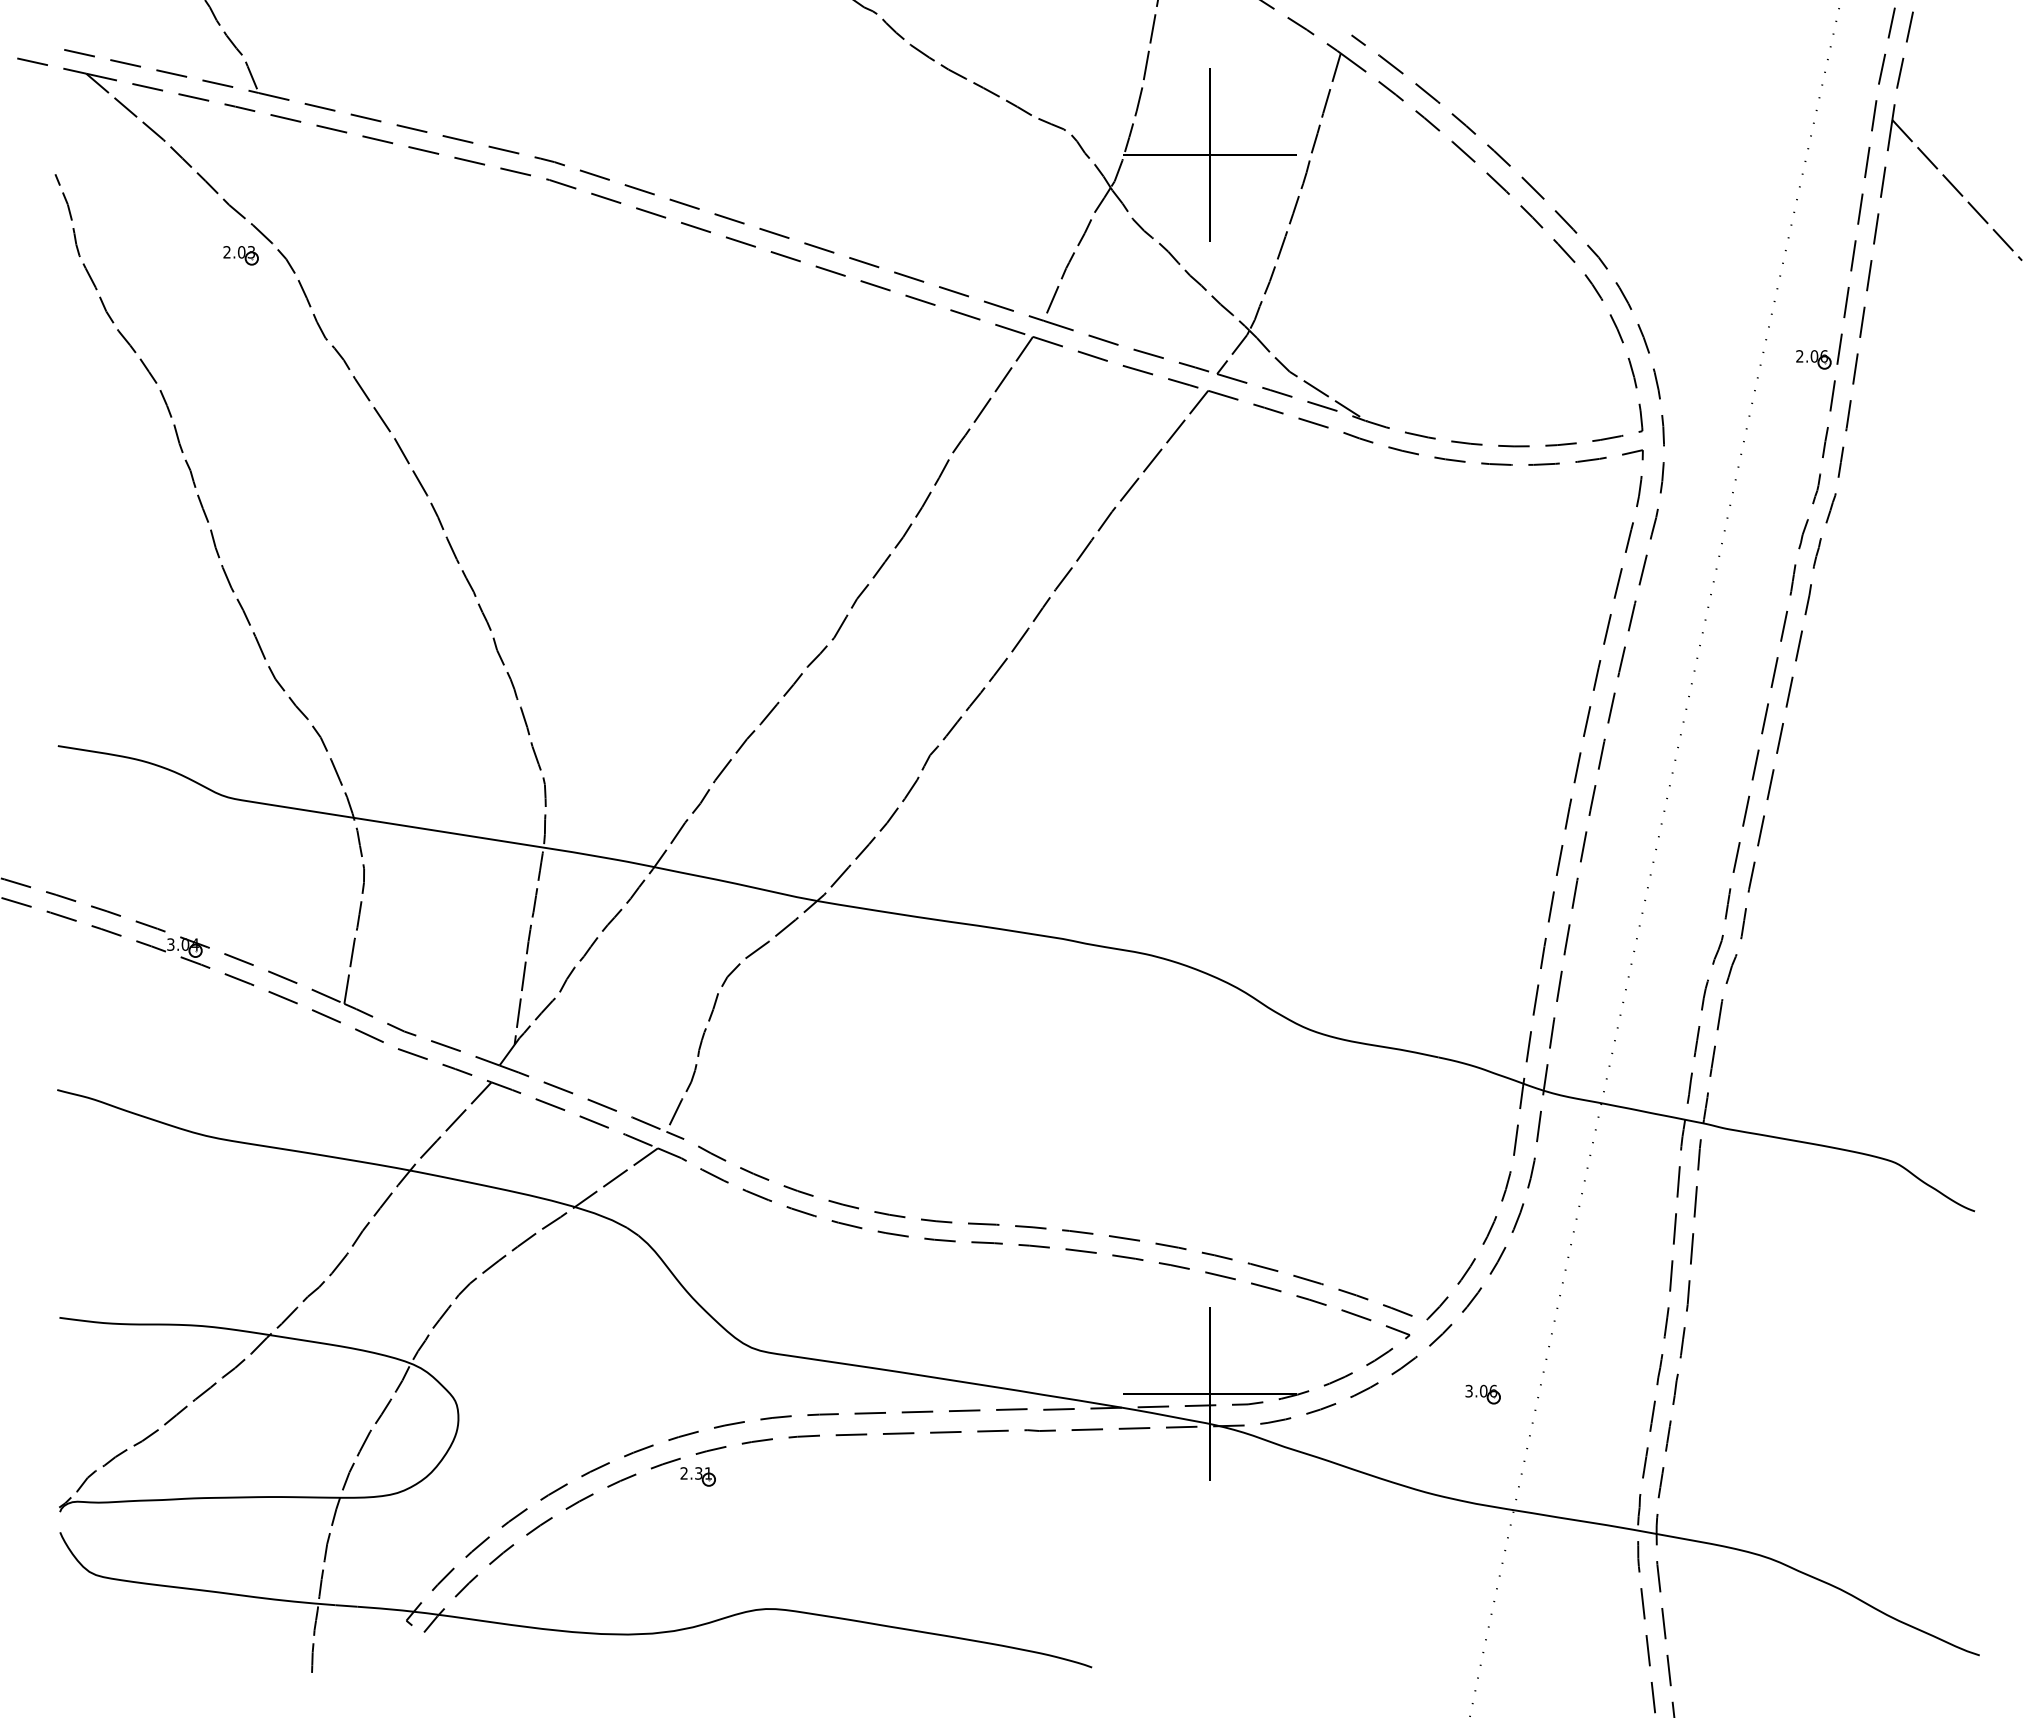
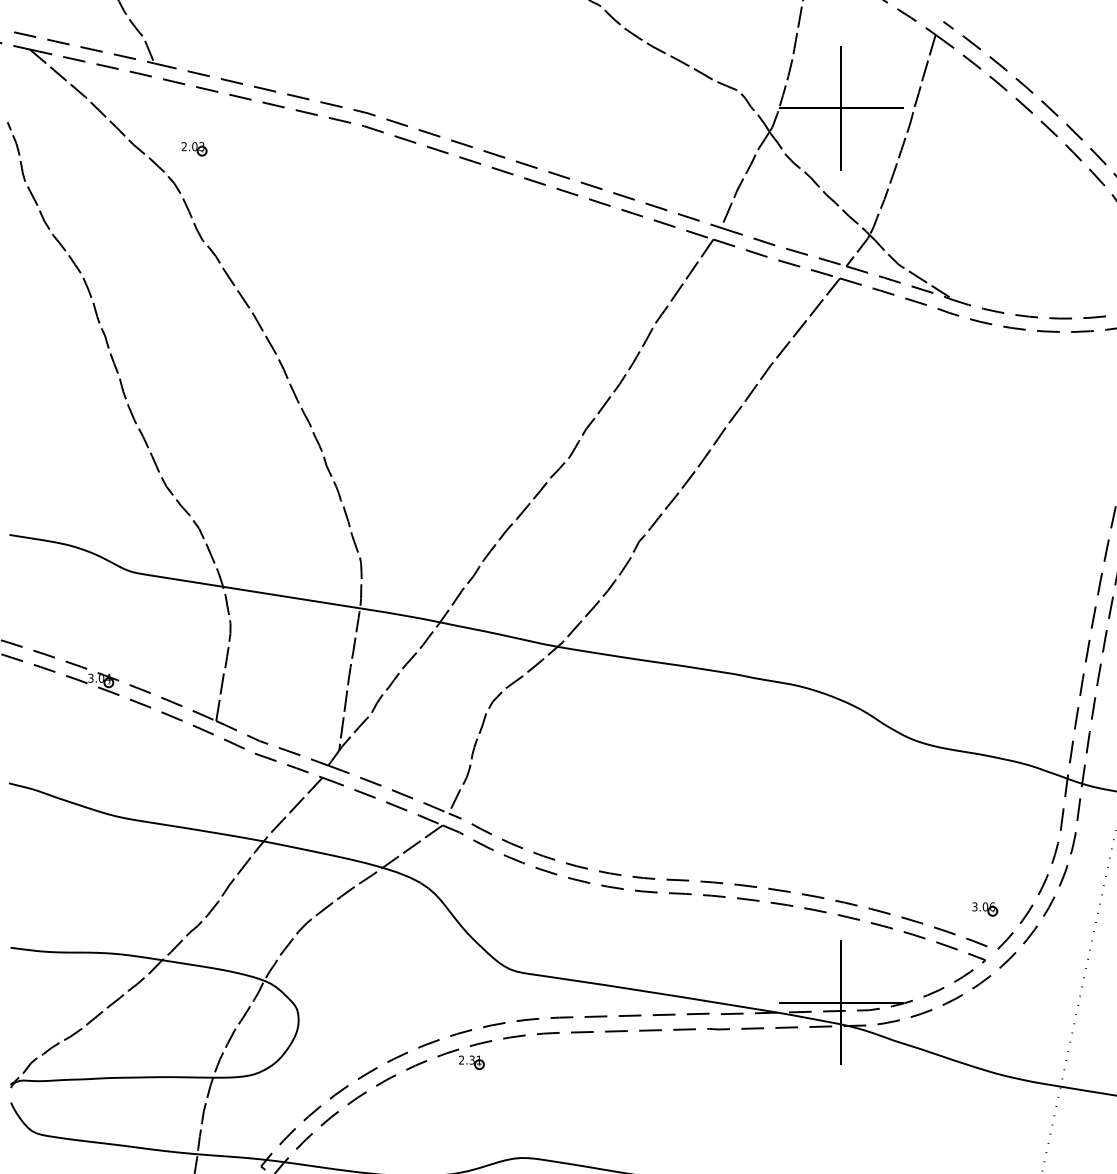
part: (240, 255) -> (193, 148), moved
part: (1482, 1394) -> (984, 909), moved

